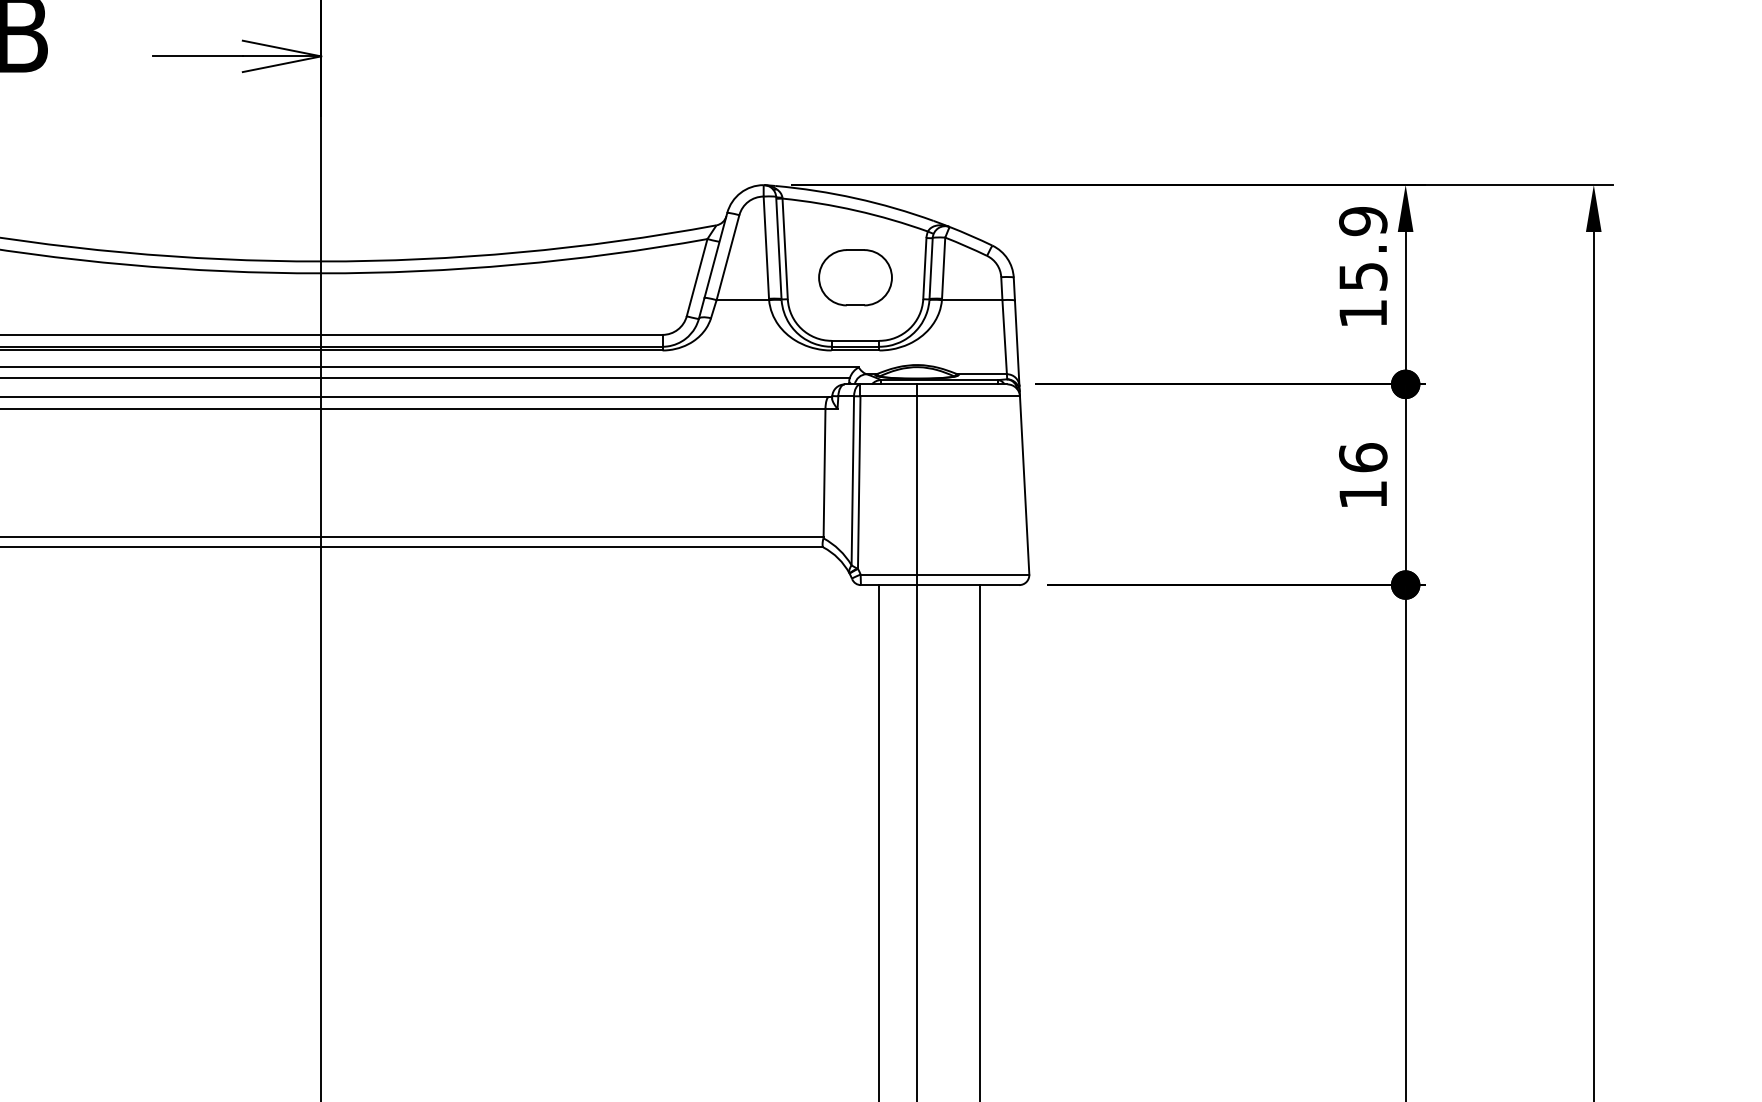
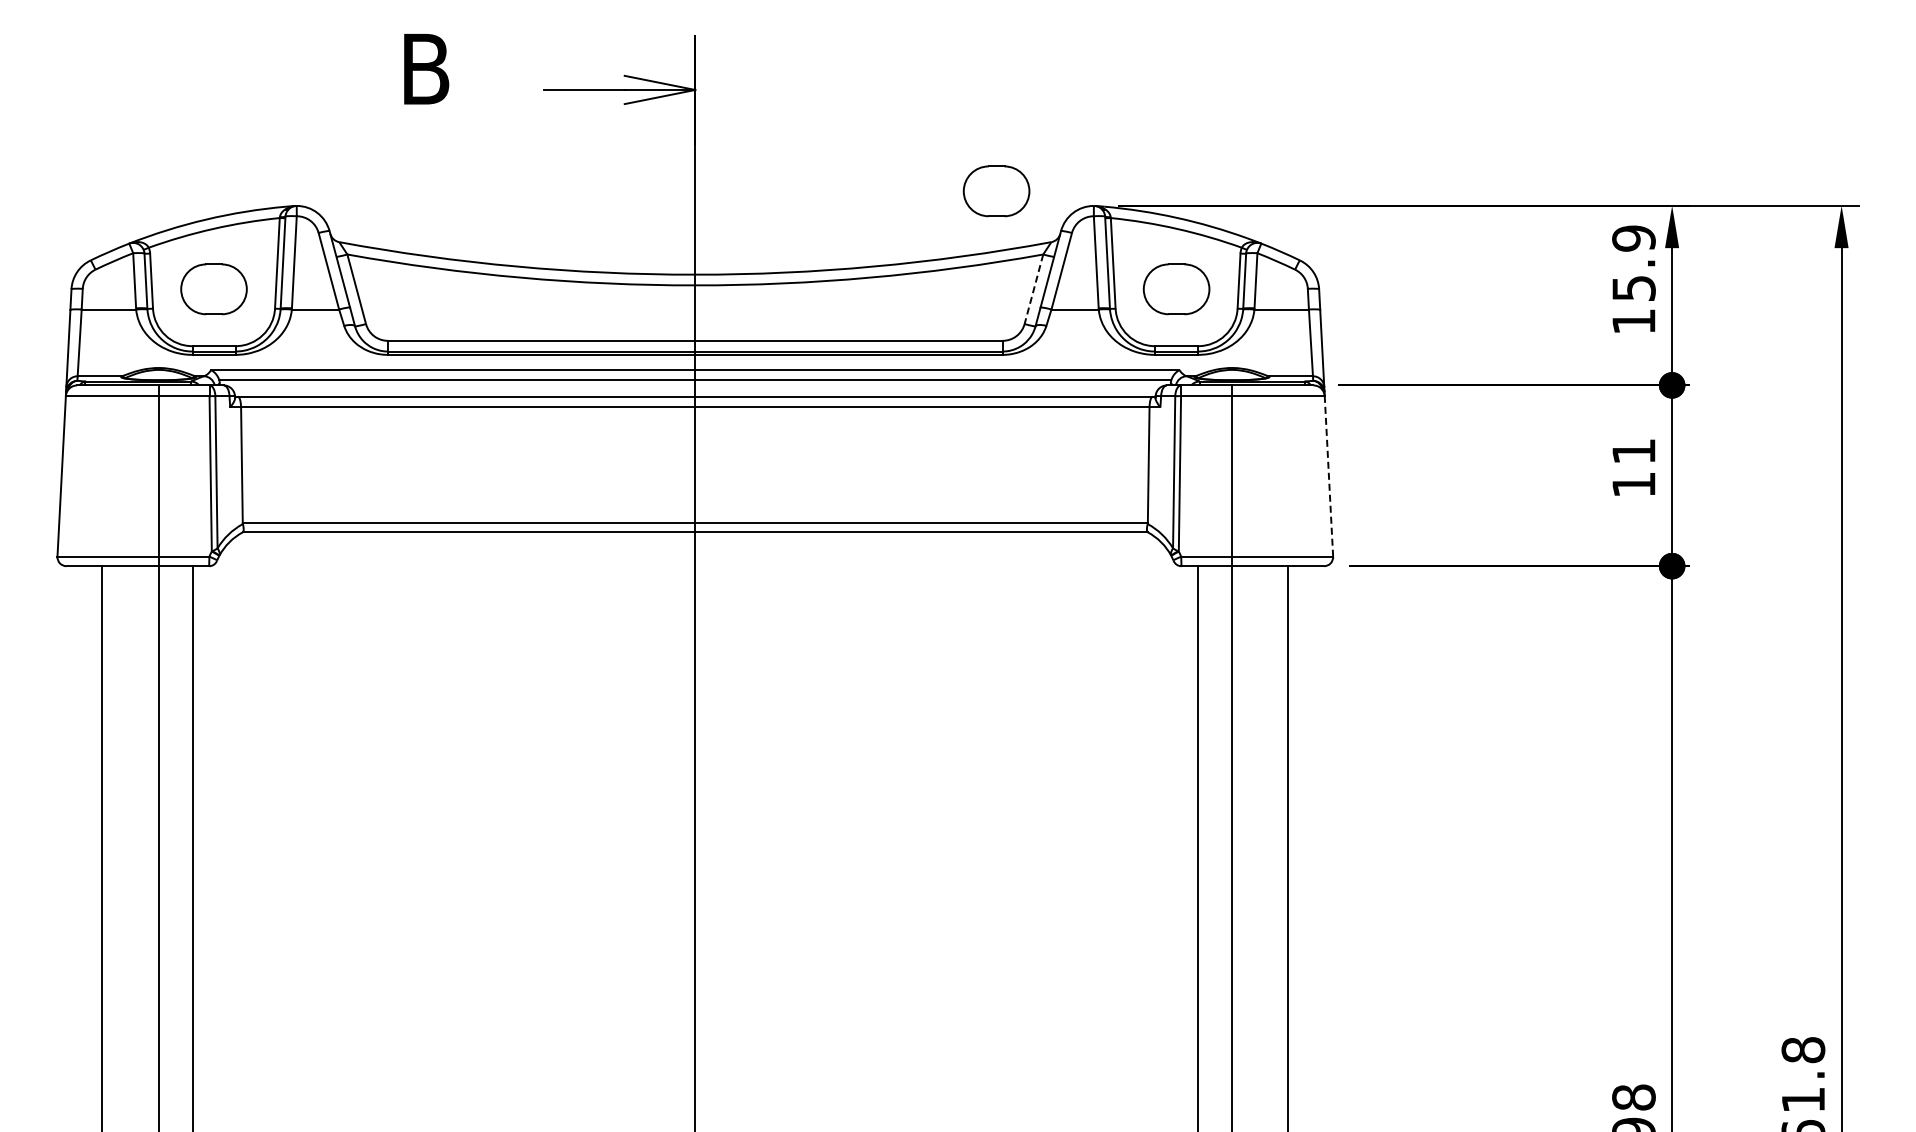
part: (655, 169) -> (996, 191), added
line: (696, 277) -> (1033, 289), solid -> dashed
text: (1362, 457) -> (1633, 451), 16 -> 11
line: (1024, 484) -> (1328, 475), solid -> dashed

